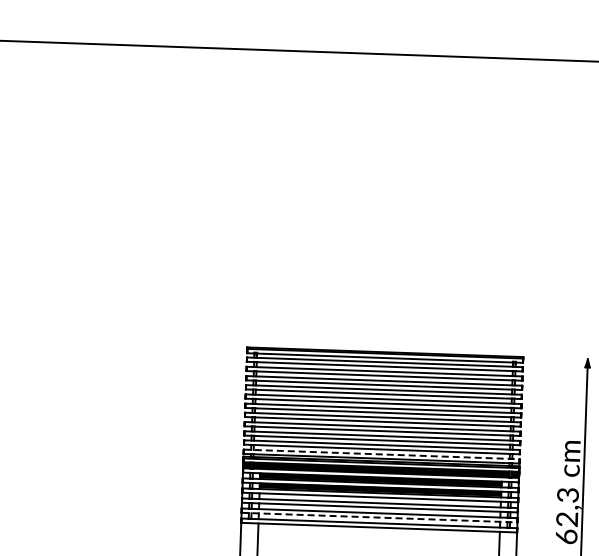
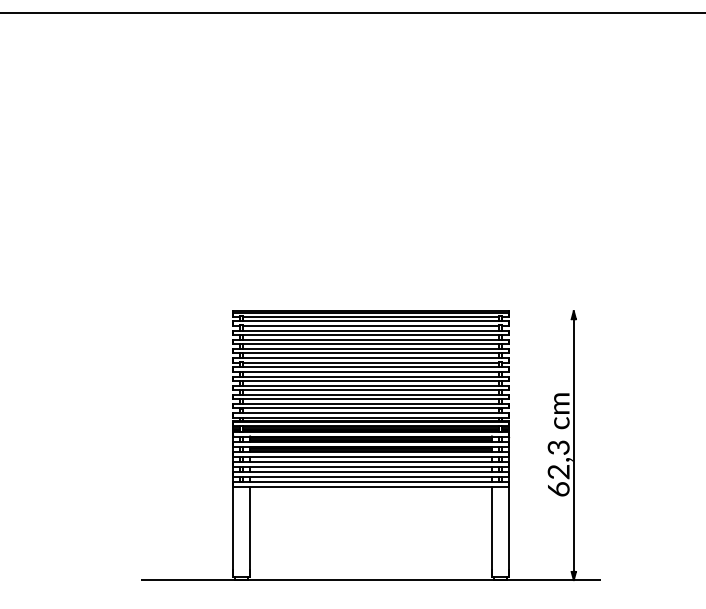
line: (382, 454) -> (371, 413), dashed -> solid
line: (379, 517) -> (371, 476), dashed -> solid

